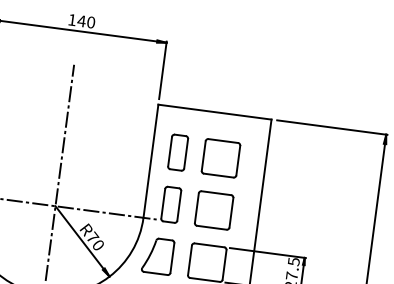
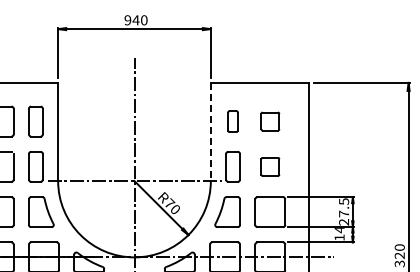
text: (71, 20) -> (127, 20), 140 -> 940
part: (177, 152) -> (232, 121), size x0.7
part: (221, 158) -> (270, 121), size x0.6
line: (150, 161) -> (210, 132), solid -> dashed
part: (214, 210) -> (270, 166), size x0.6

